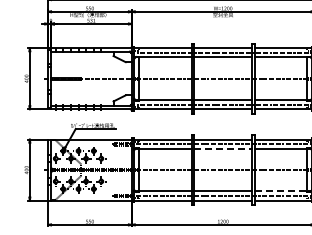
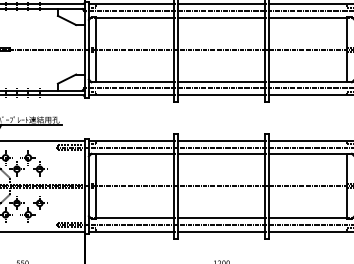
line: (223, 148) -> (222, 154), dashed -> solid
line: (281, 191) -> (308, 218), dashed -> solid

